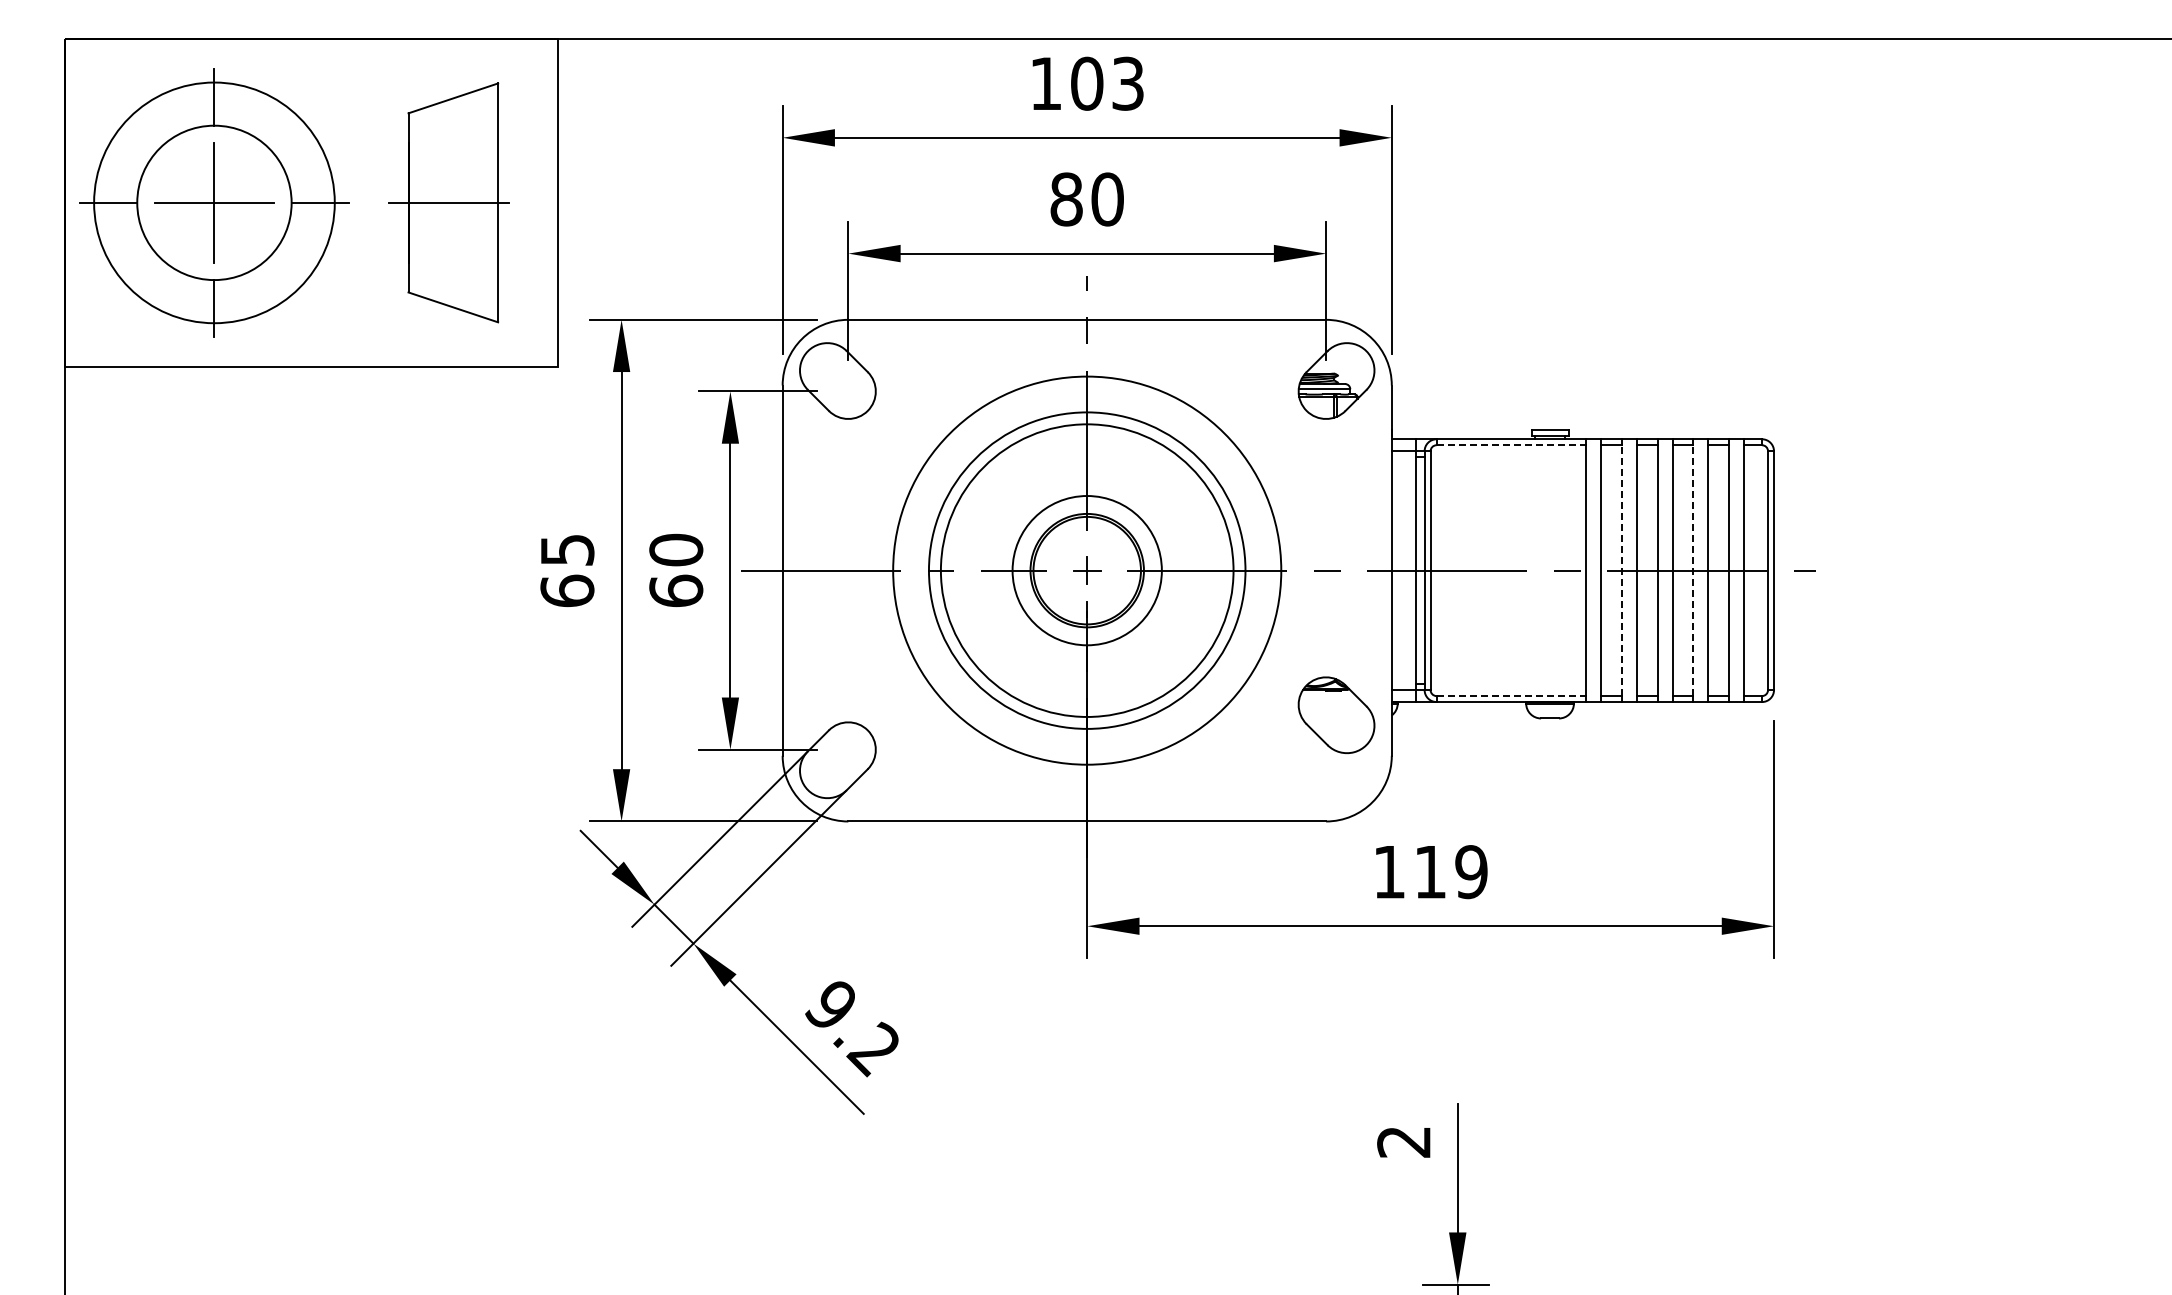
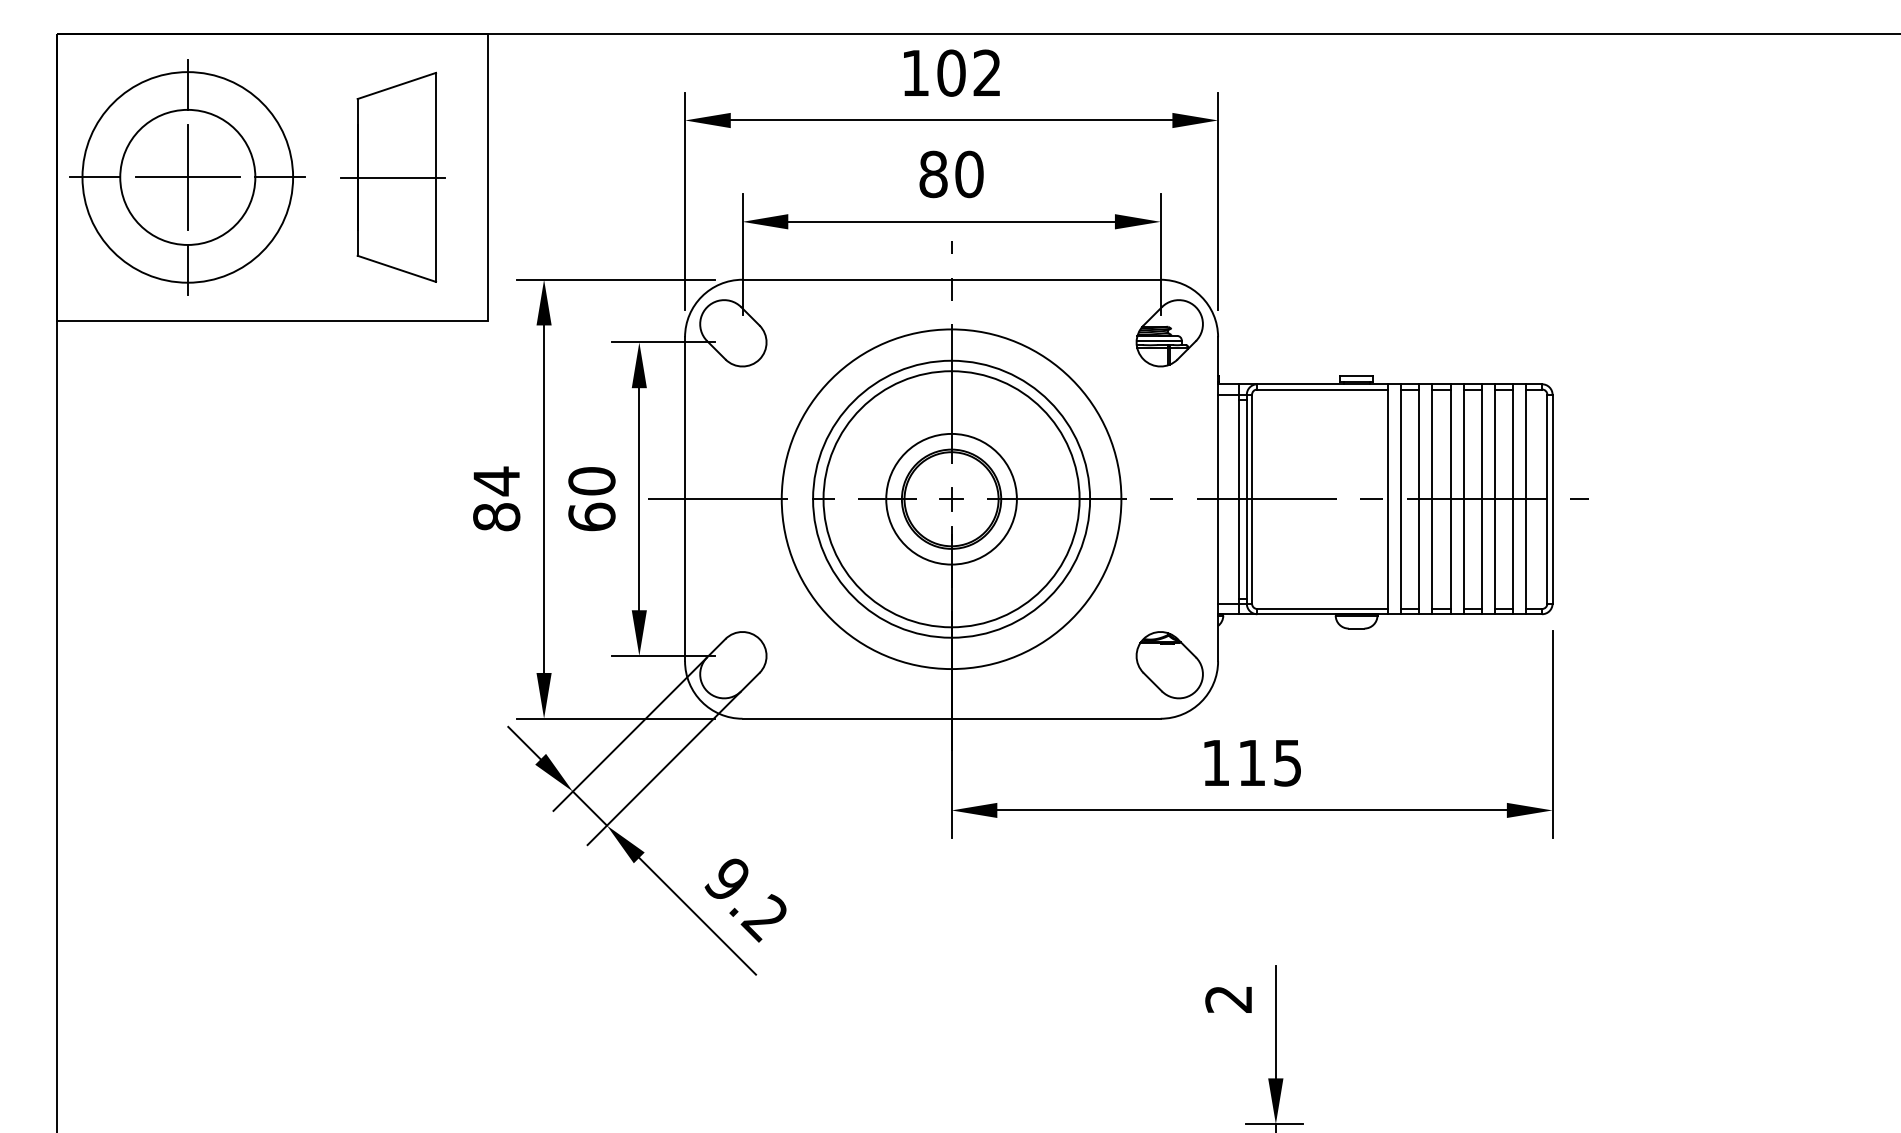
text: (1127, 83) -> (986, 72), 103 -> 102
line: (1511, 445) -> (1322, 389), dashed -> solid
text: (567, 570) -> (496, 499), 65 -> 84
line: (1621, 570) -> (1419, 499), dashed -> solid
line: (1693, 570) -> (1482, 499), dashed -> solid
line: (1511, 696) -> (1322, 609), dashed -> solid
part: (1336, 714) -> (1169, 664), moved
text: (1471, 871) -> (1287, 762), 119 -> 115

